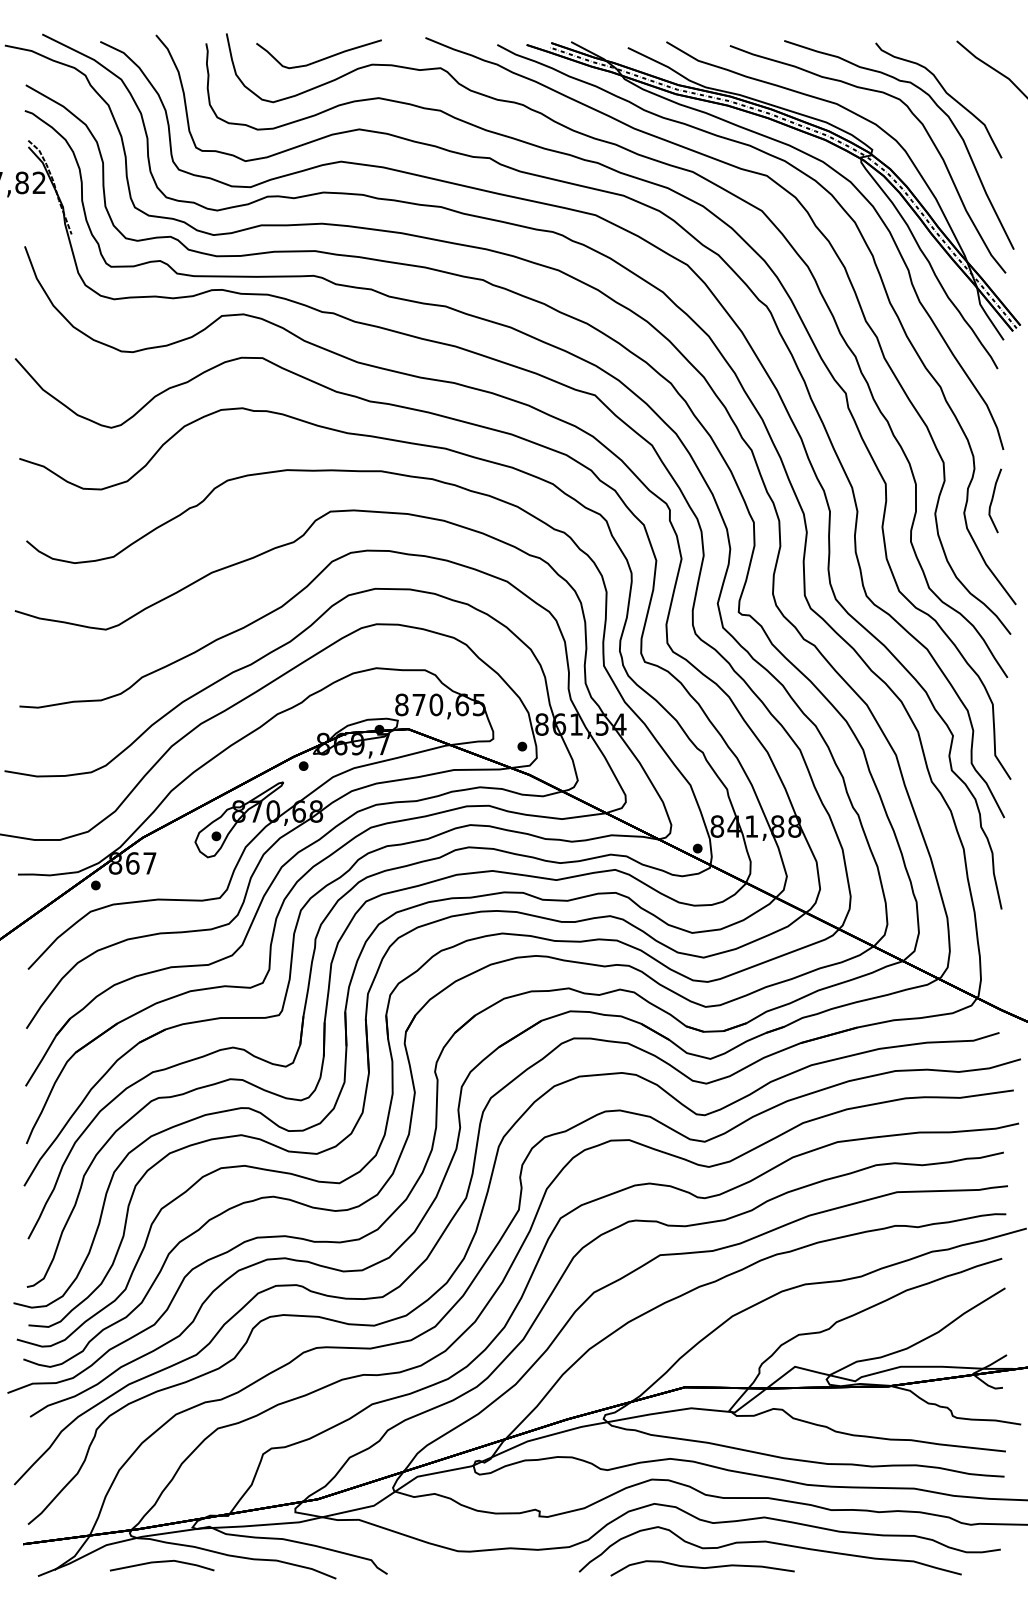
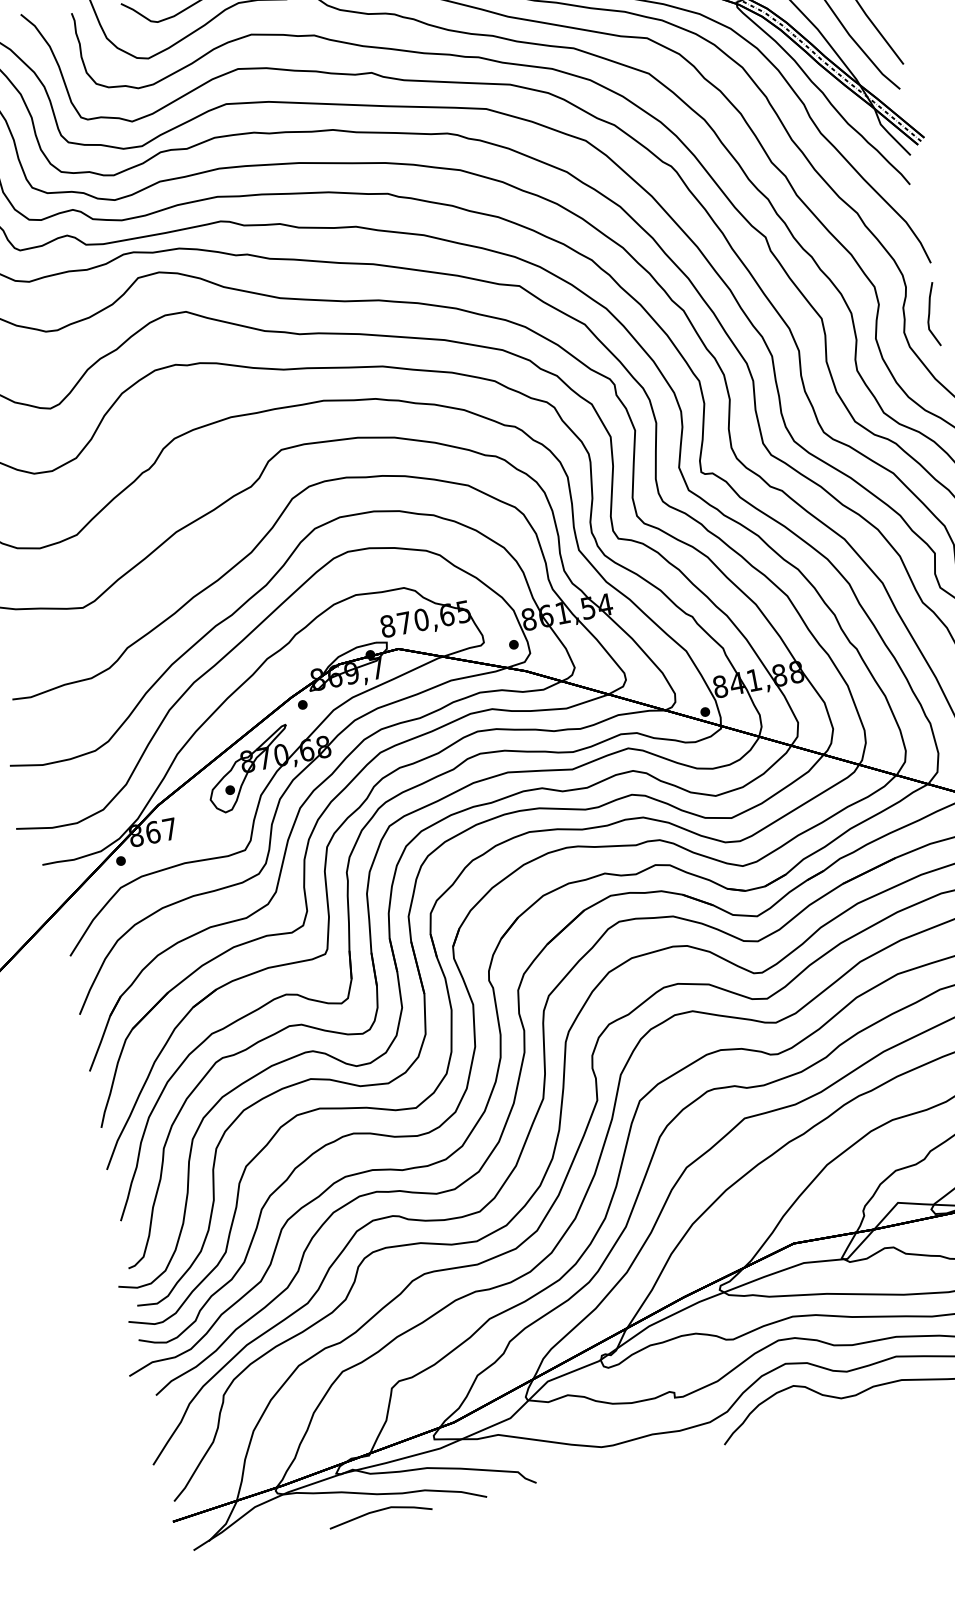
line: (162, 1562) -> (380, 1511), moved
curve: (702, 1568) -> (844, 1418), removed

